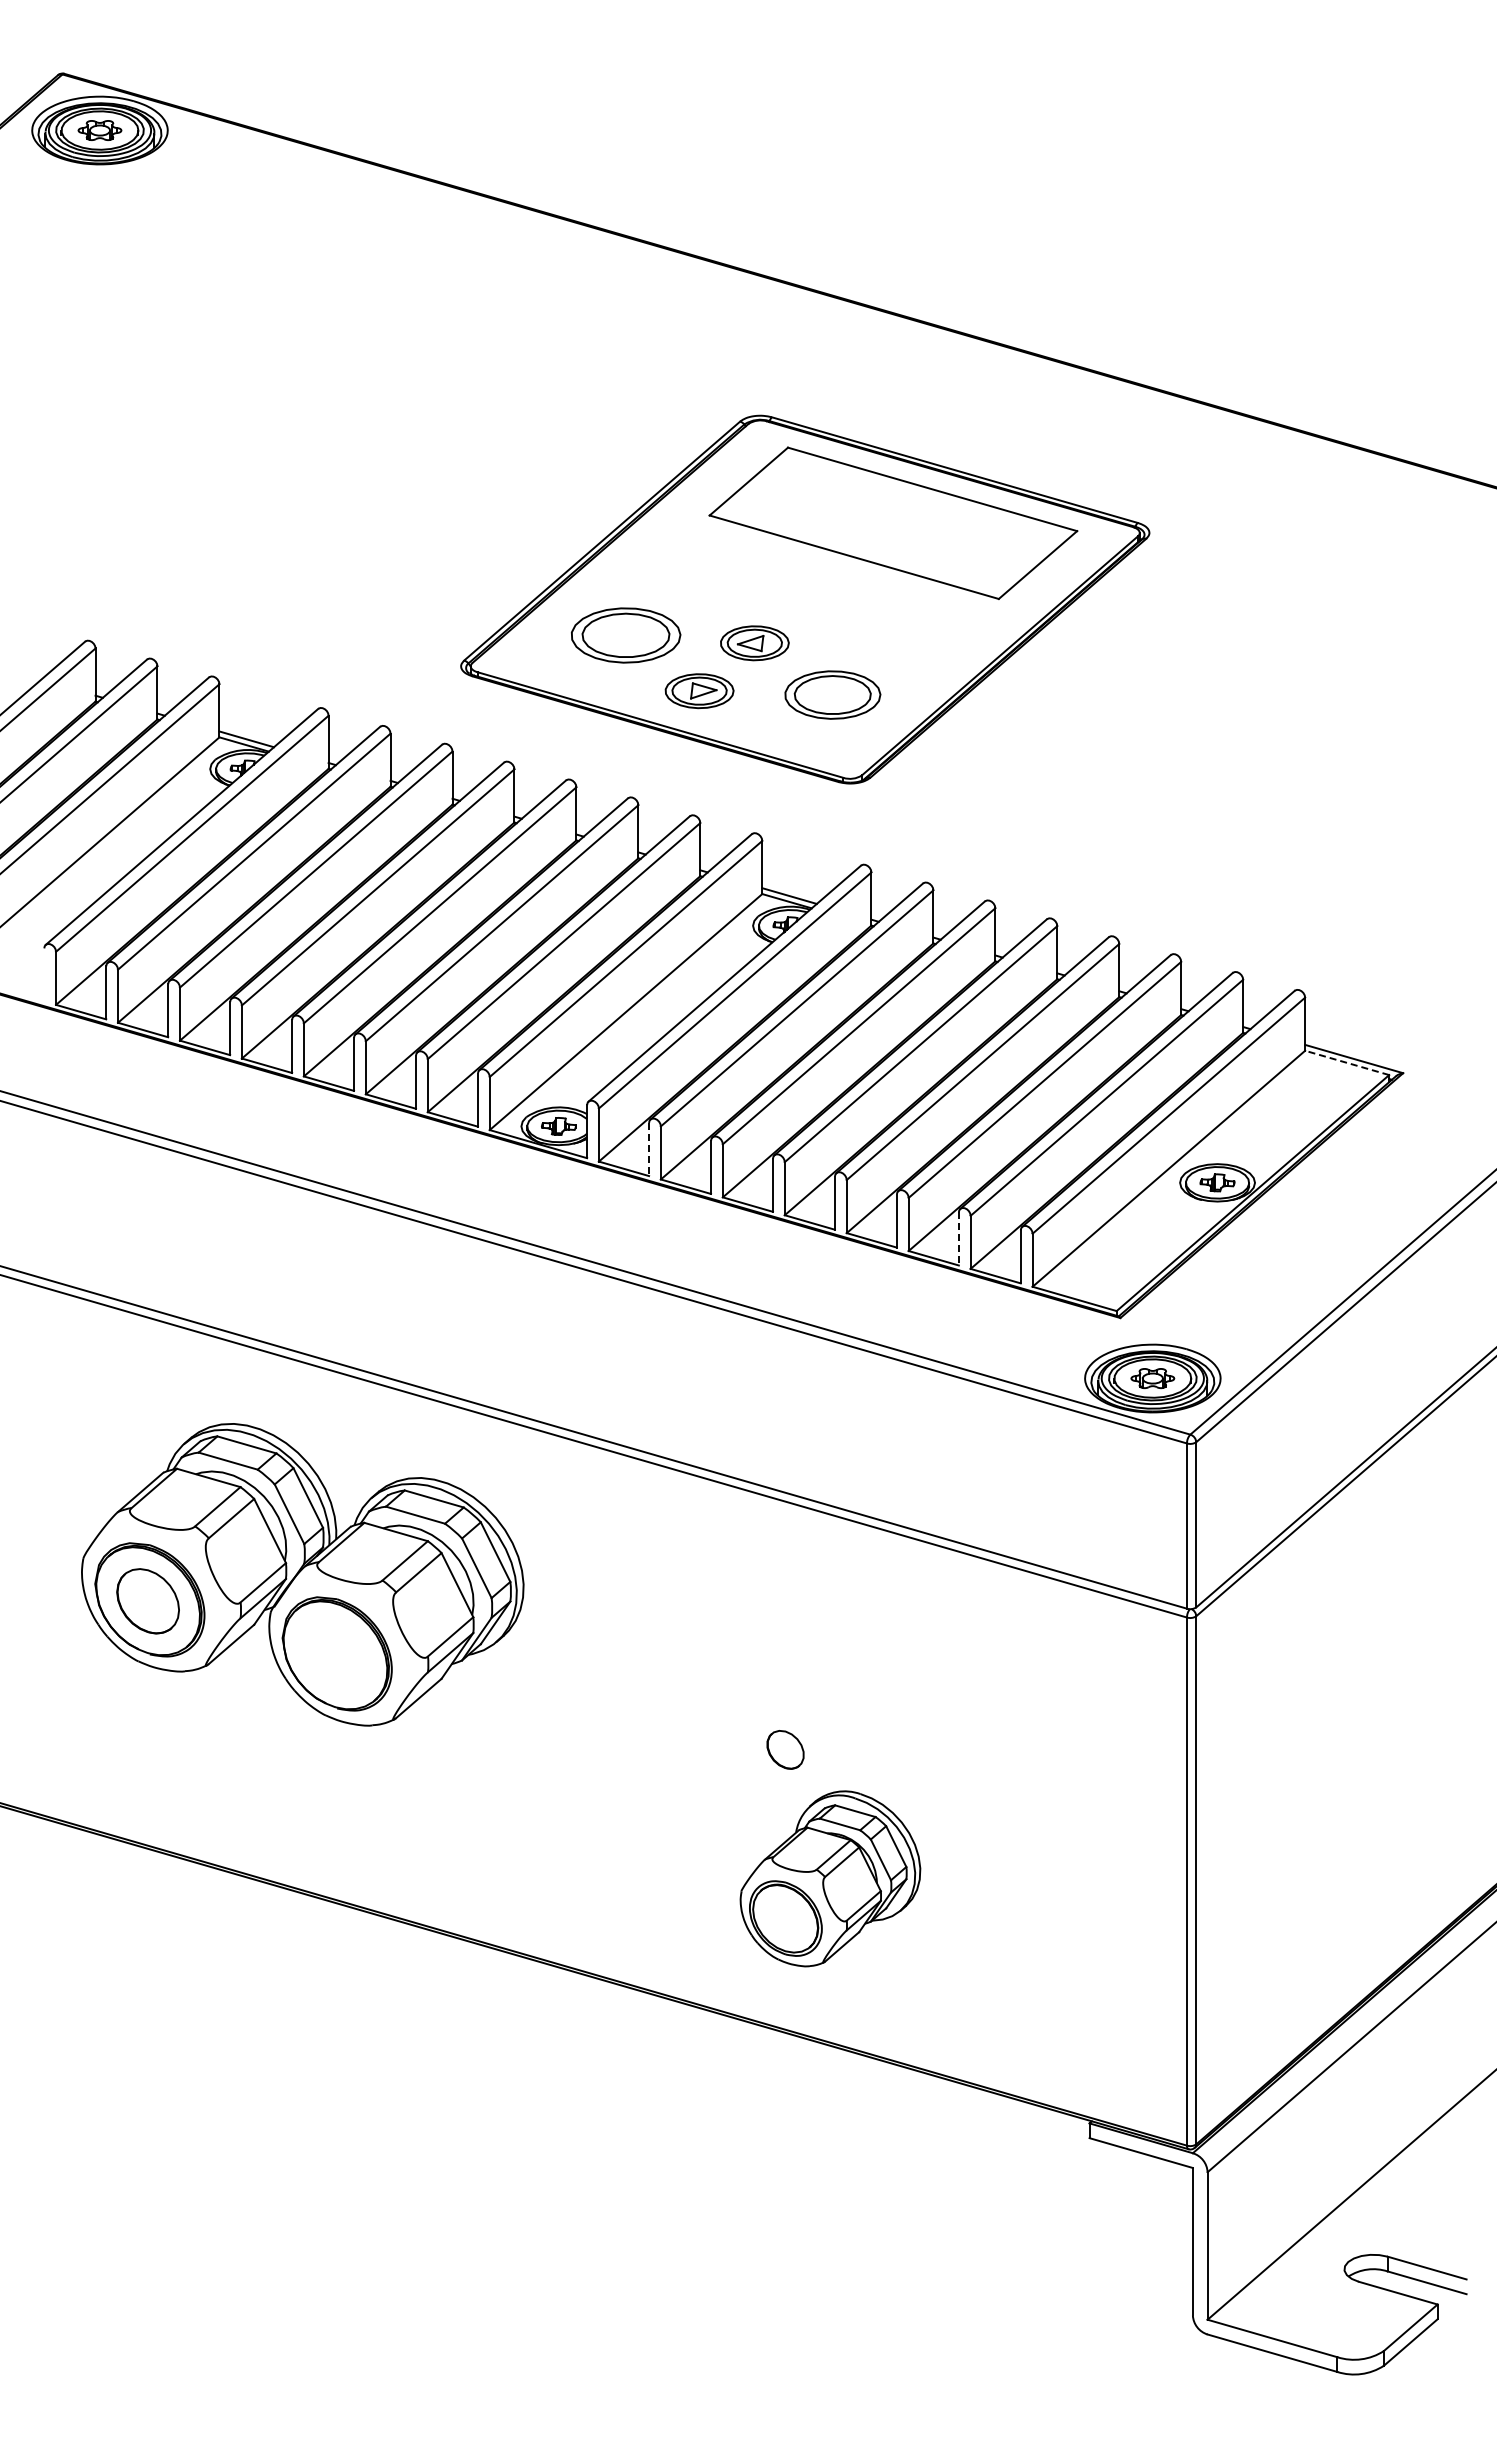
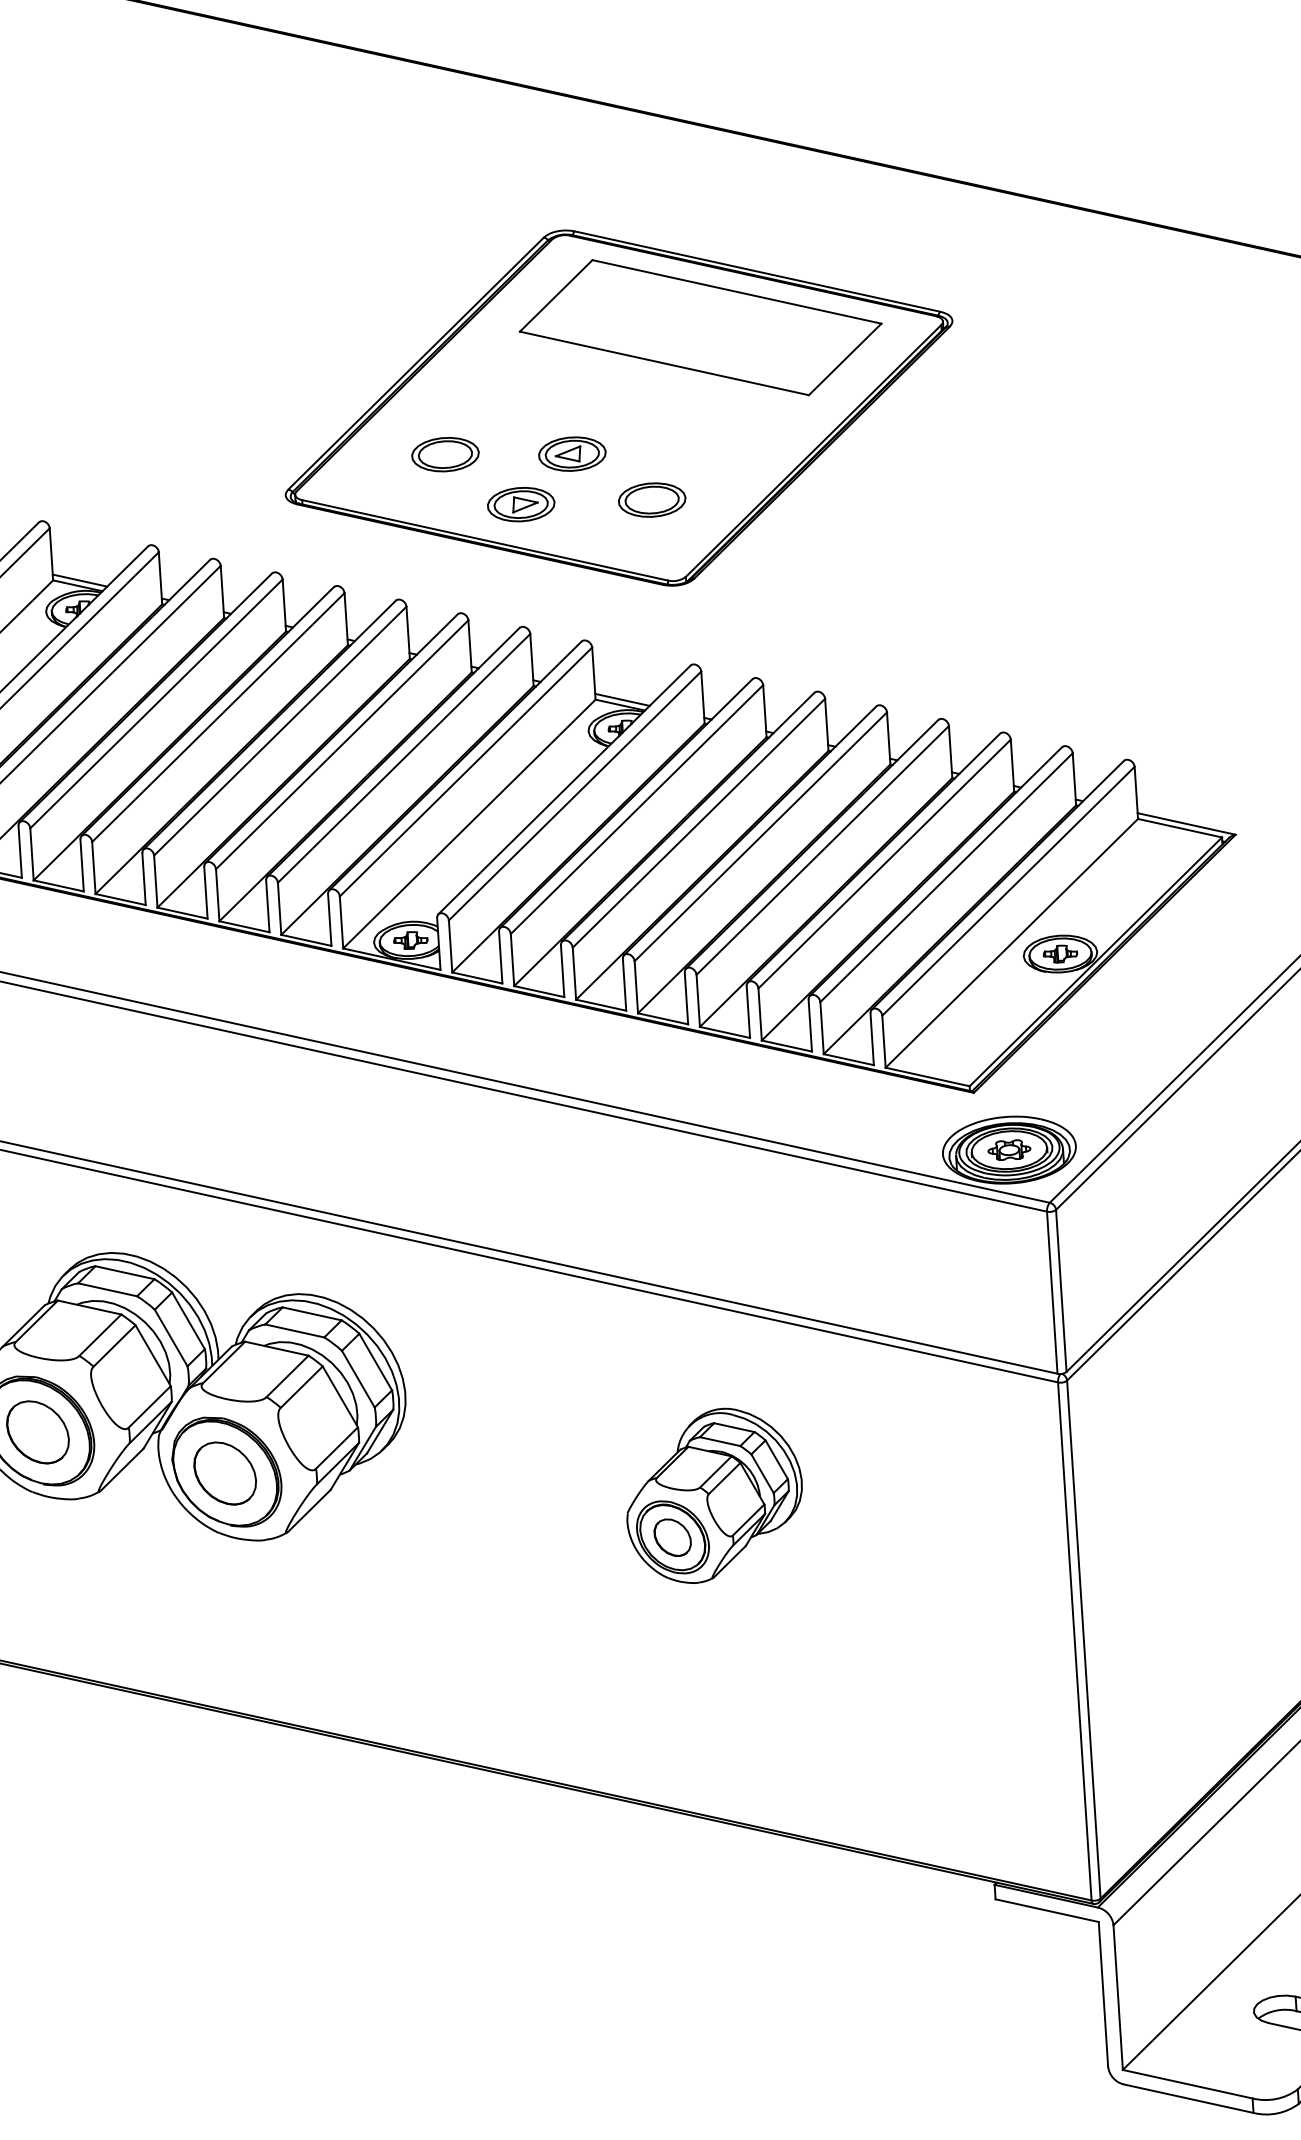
part: (625, 635) -> (444, 454), size x0.62
part: (832, 695) -> (651, 500), size x0.71
line: (1347, 1062) -> (1180, 827), dashed -> solid
line: (649, 1149) -> (501, 957), dashed -> solid
line: (958, 1238) -> (809, 1025), dashed -> solid
part: (335, 1655) -> (225, 1473), added
part: (830, 1878) -> (714, 1495), moved

